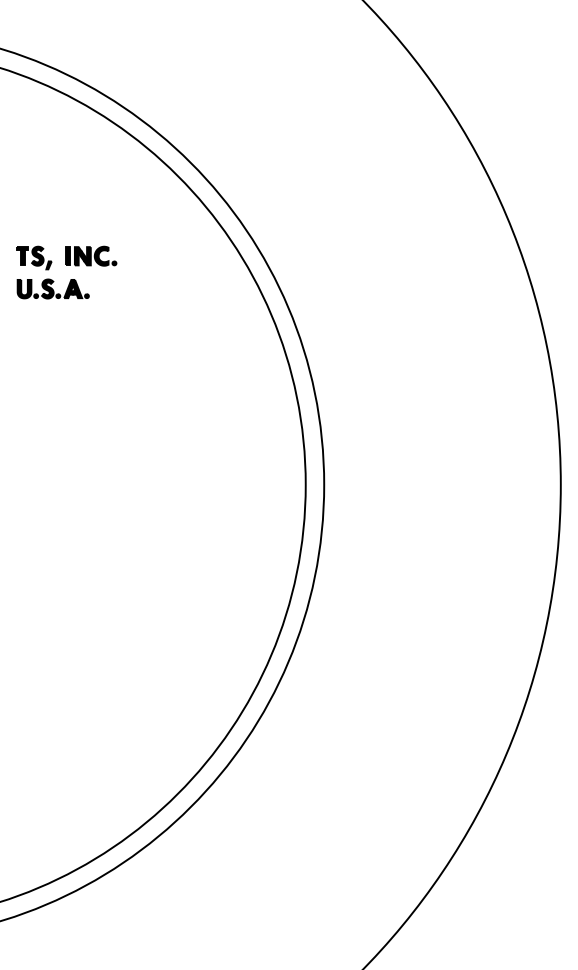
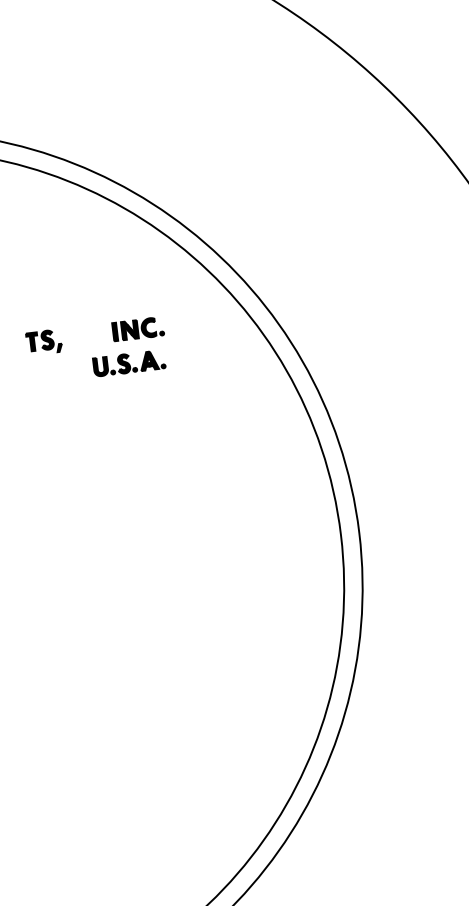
part: (91, 255) -> (138, 328), moved
part: (52, 288) -> (128, 362), moved

